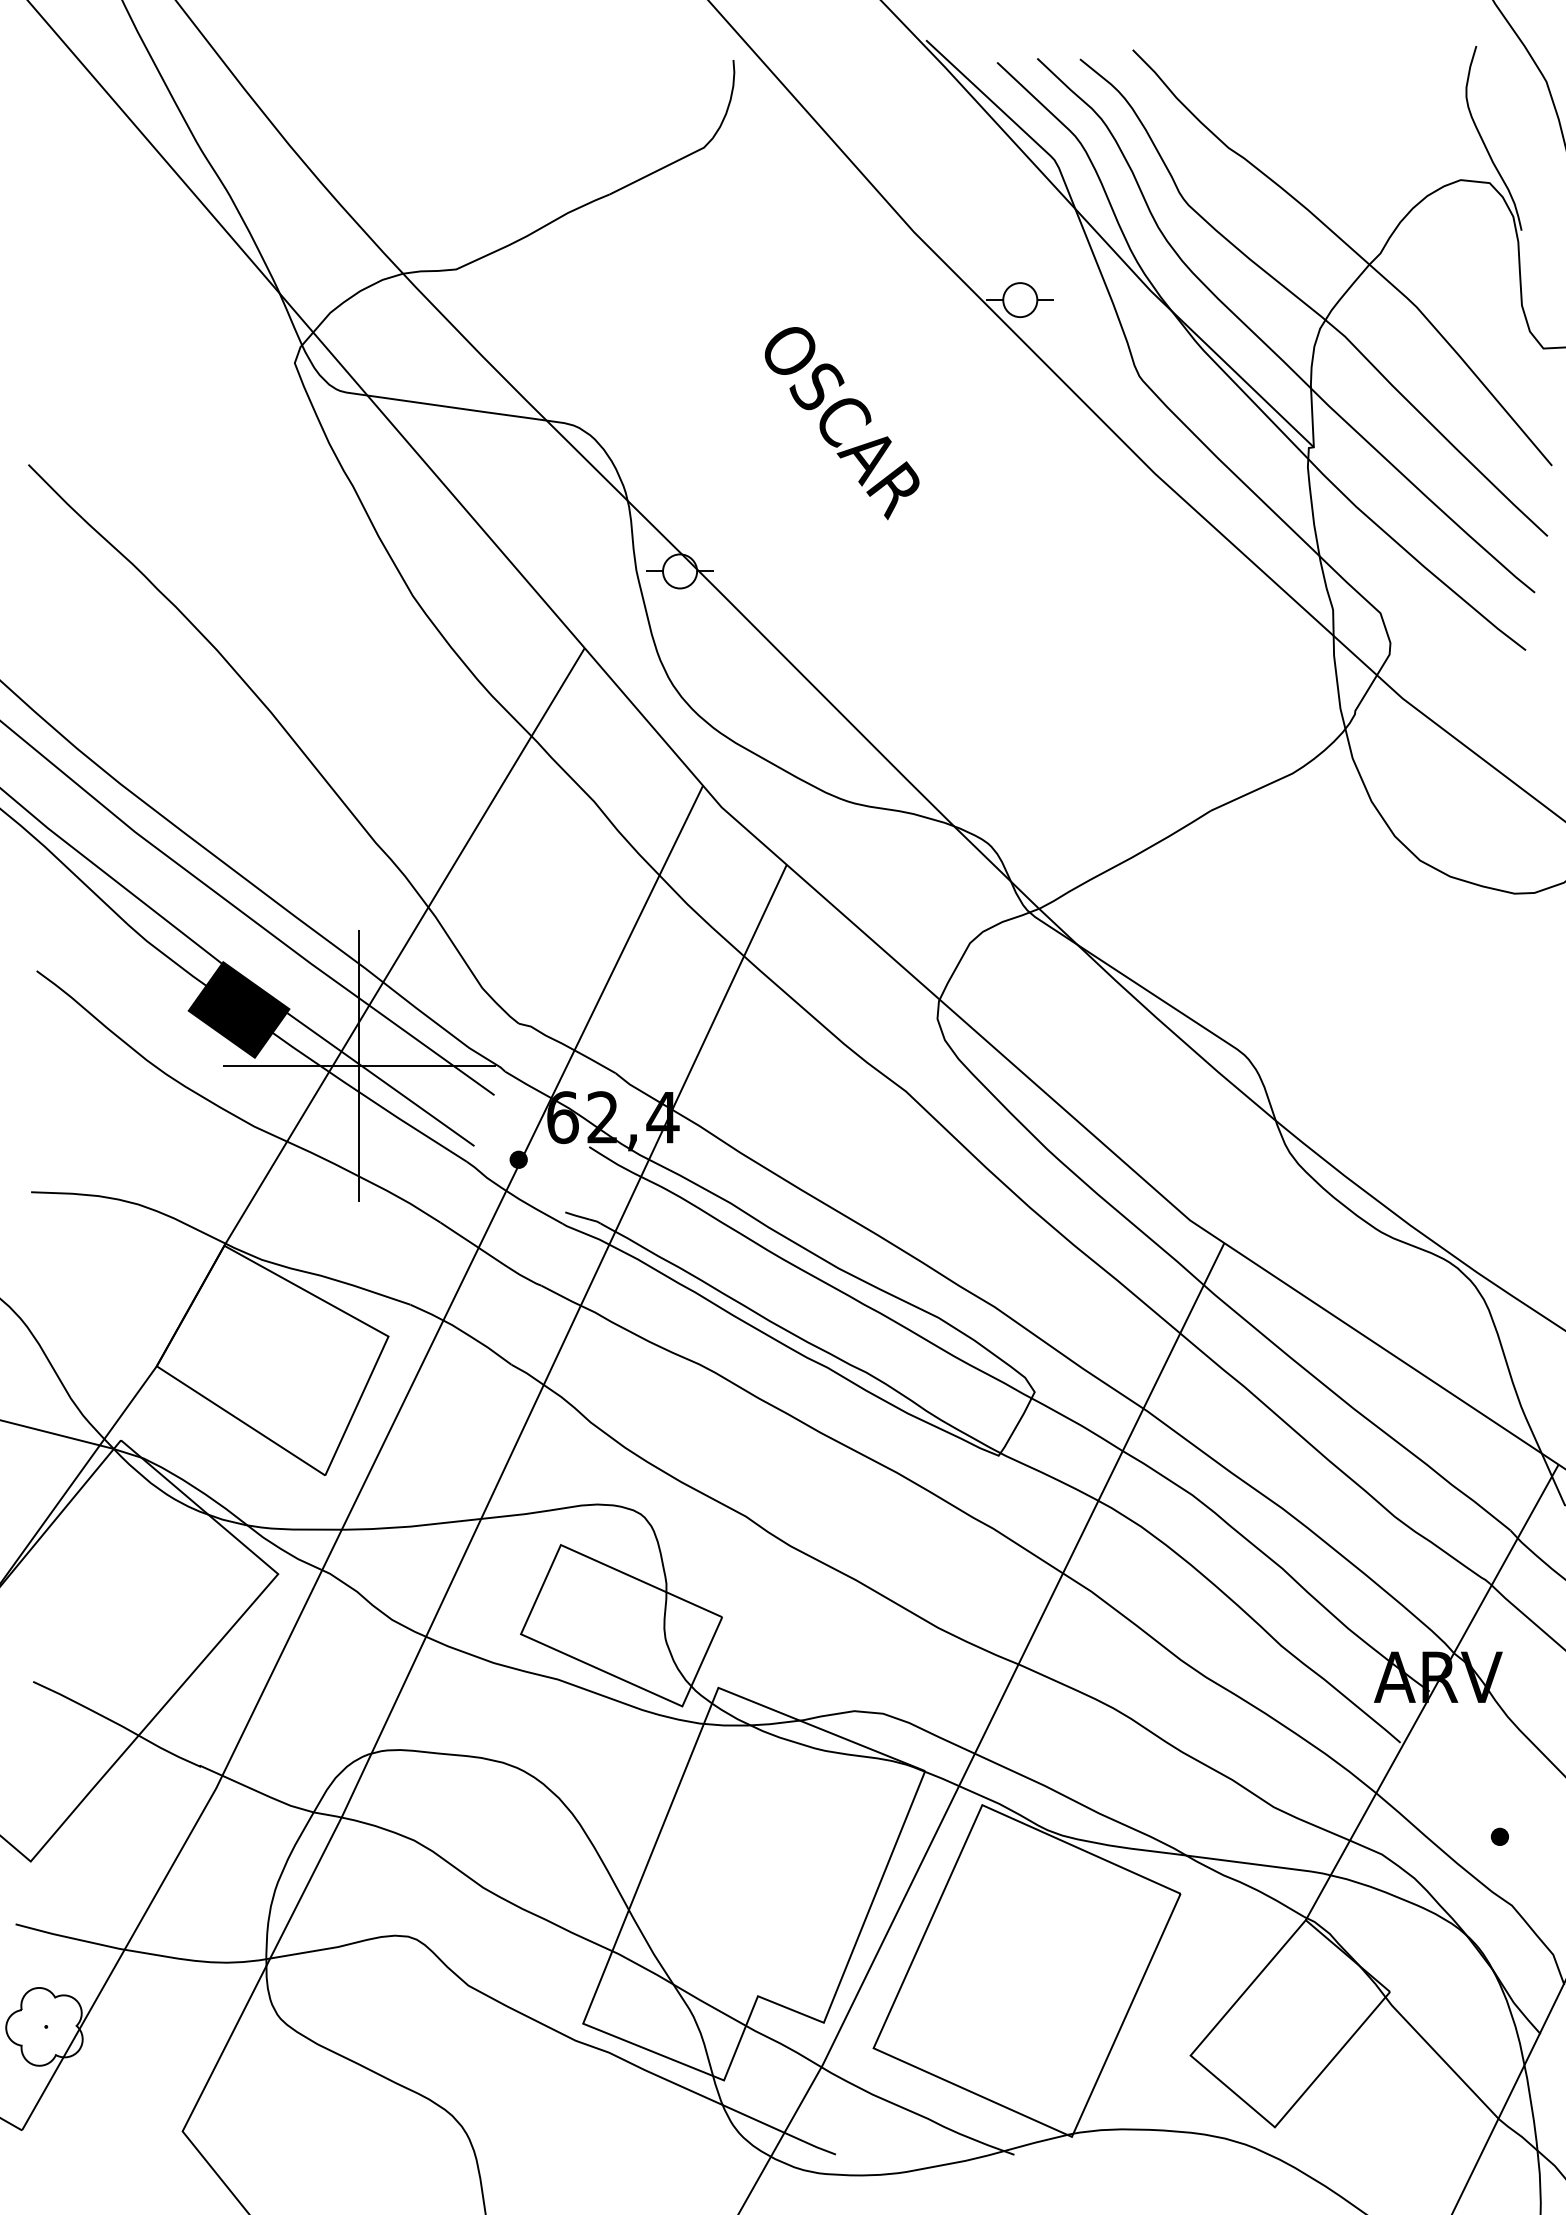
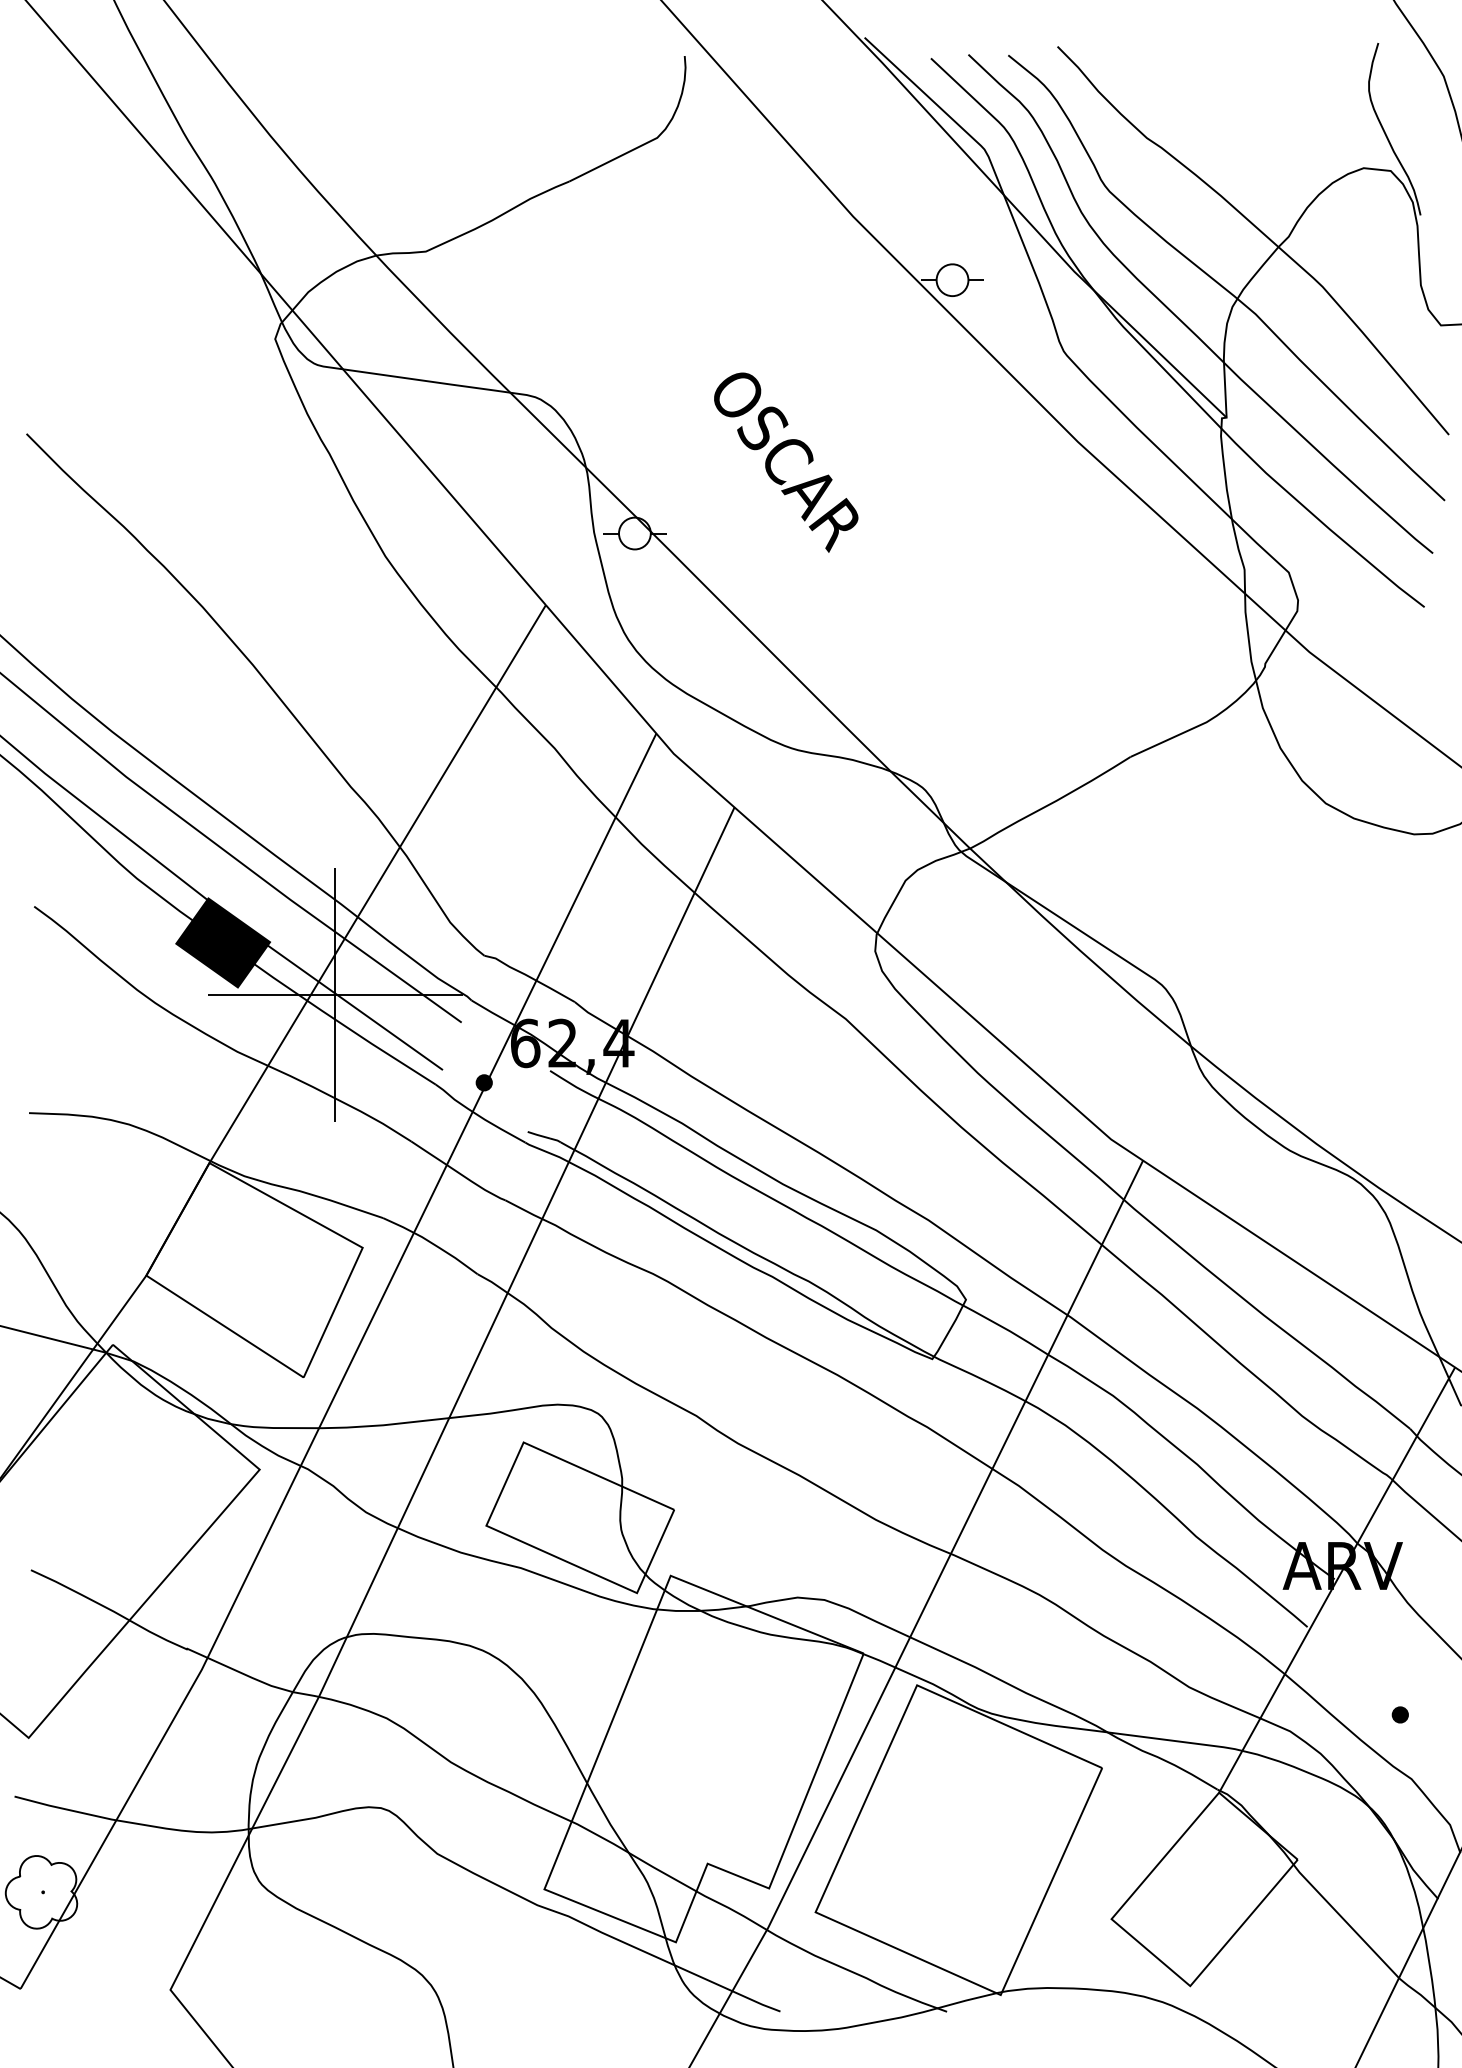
text: (841, 423) -> (785, 462), moved

